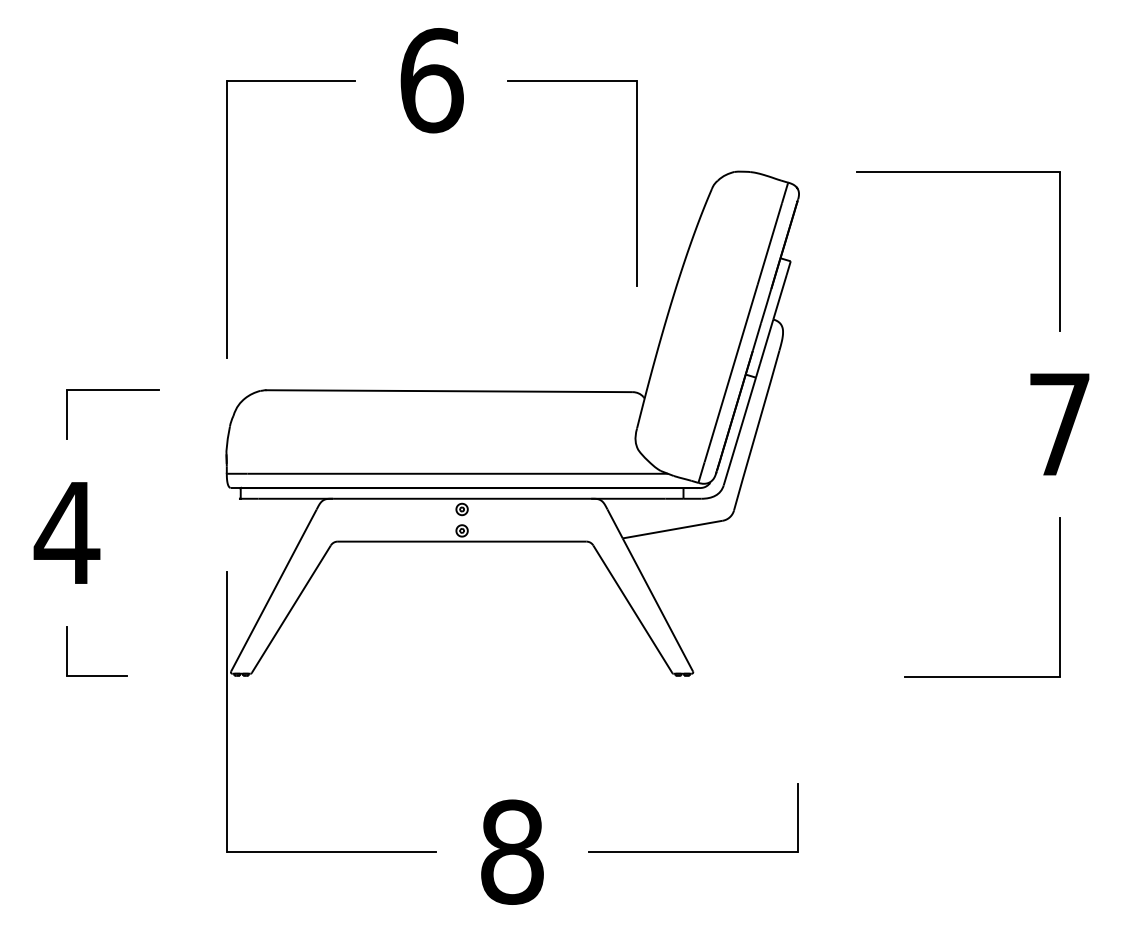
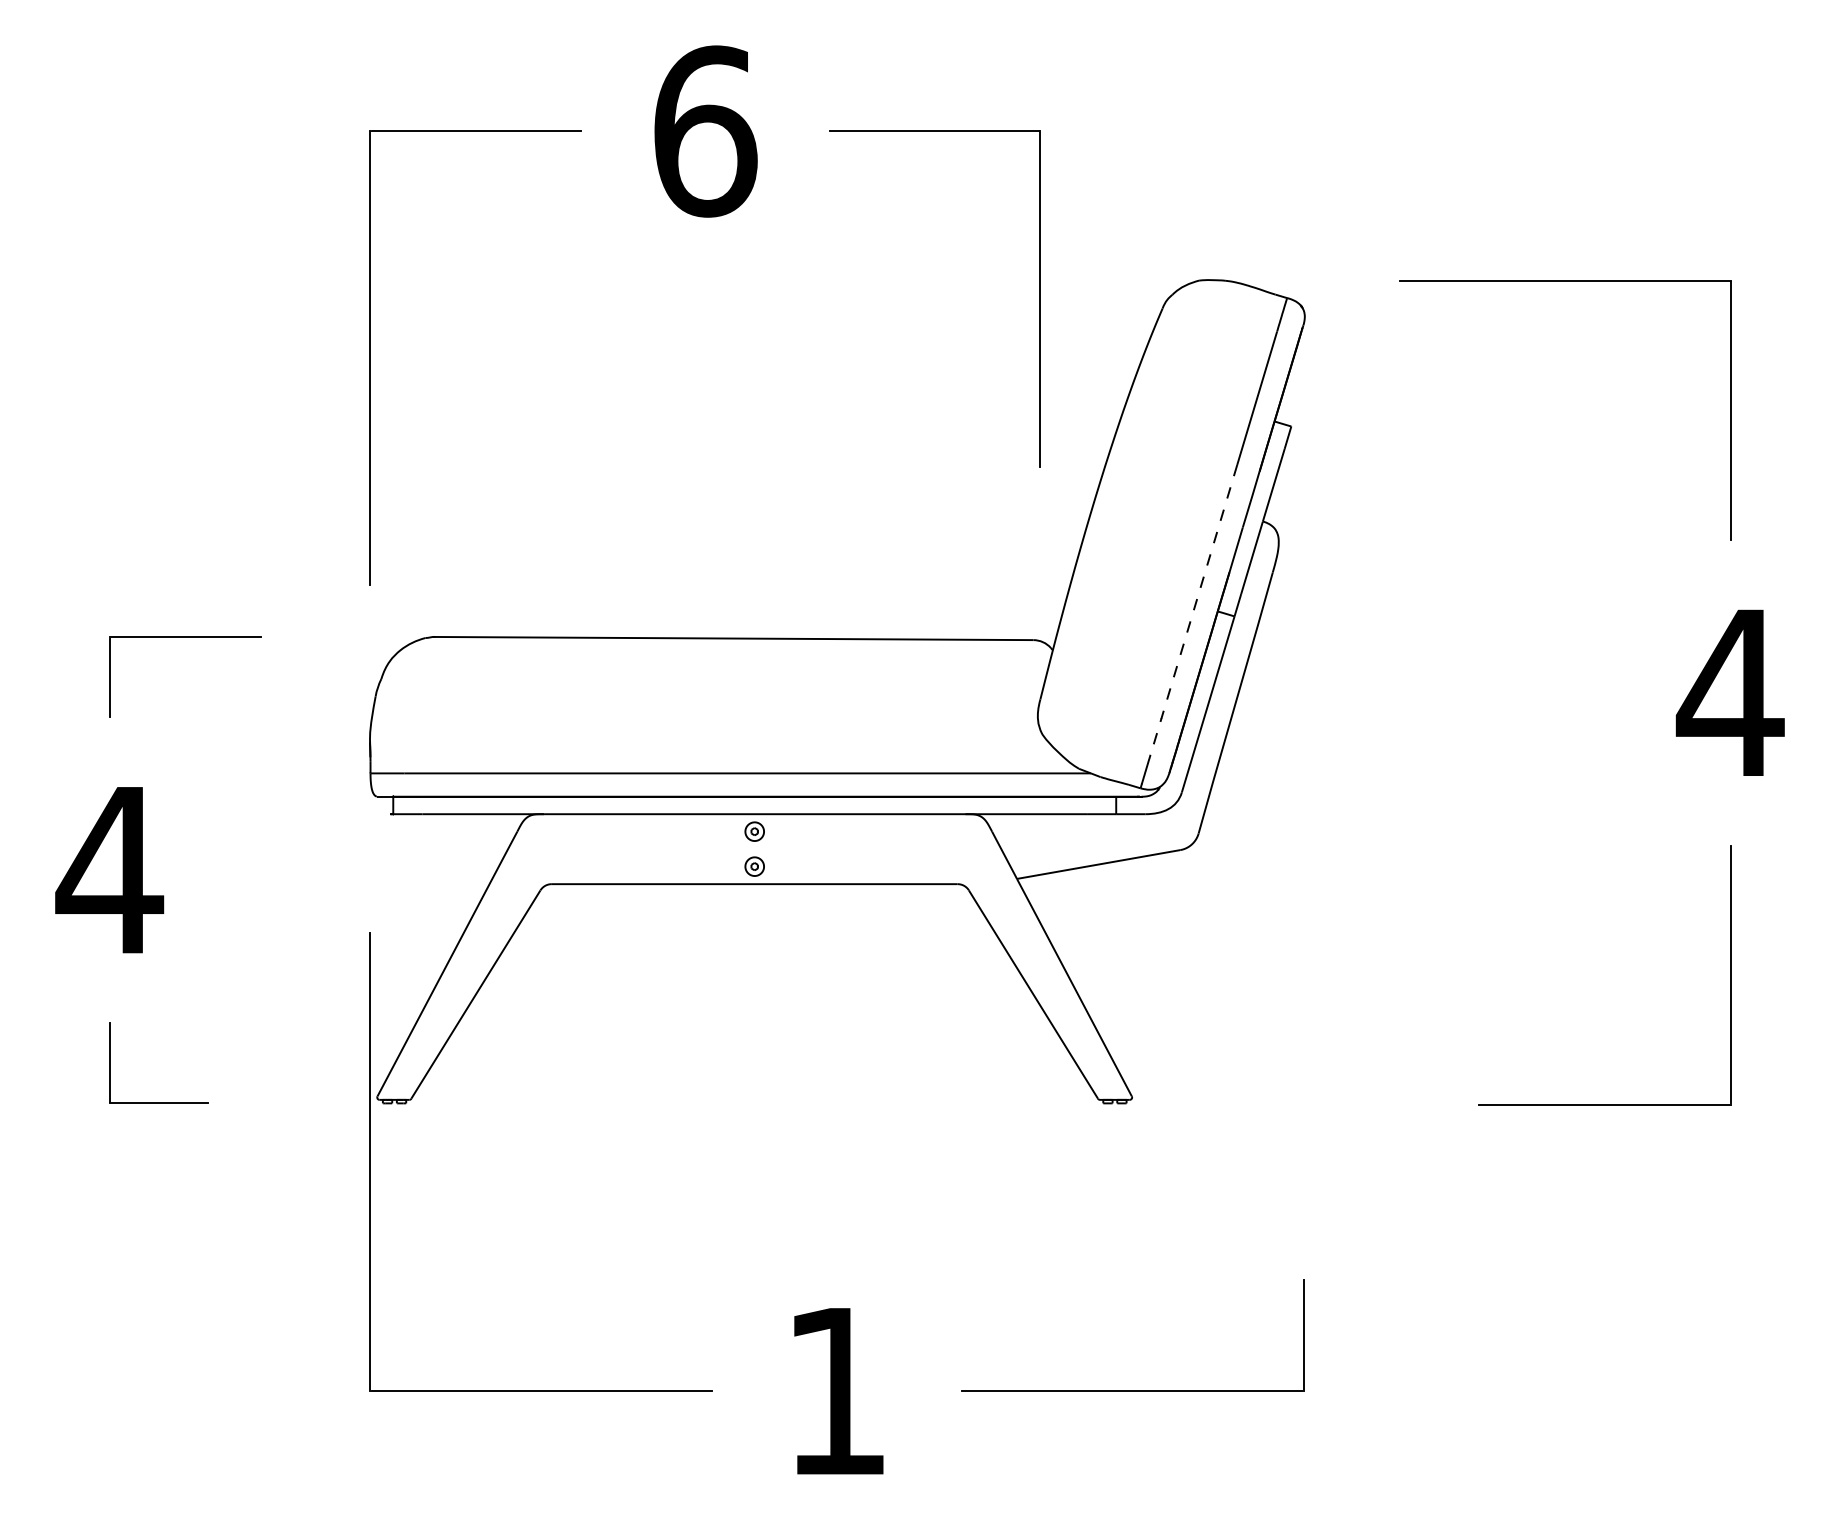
line: (731, 373) -> (1194, 609), solid -> dashed
text: (1059, 424) -> (1730, 692), 7 -> 4
text: (512, 851) -> (836, 1390), 8 -> 1

